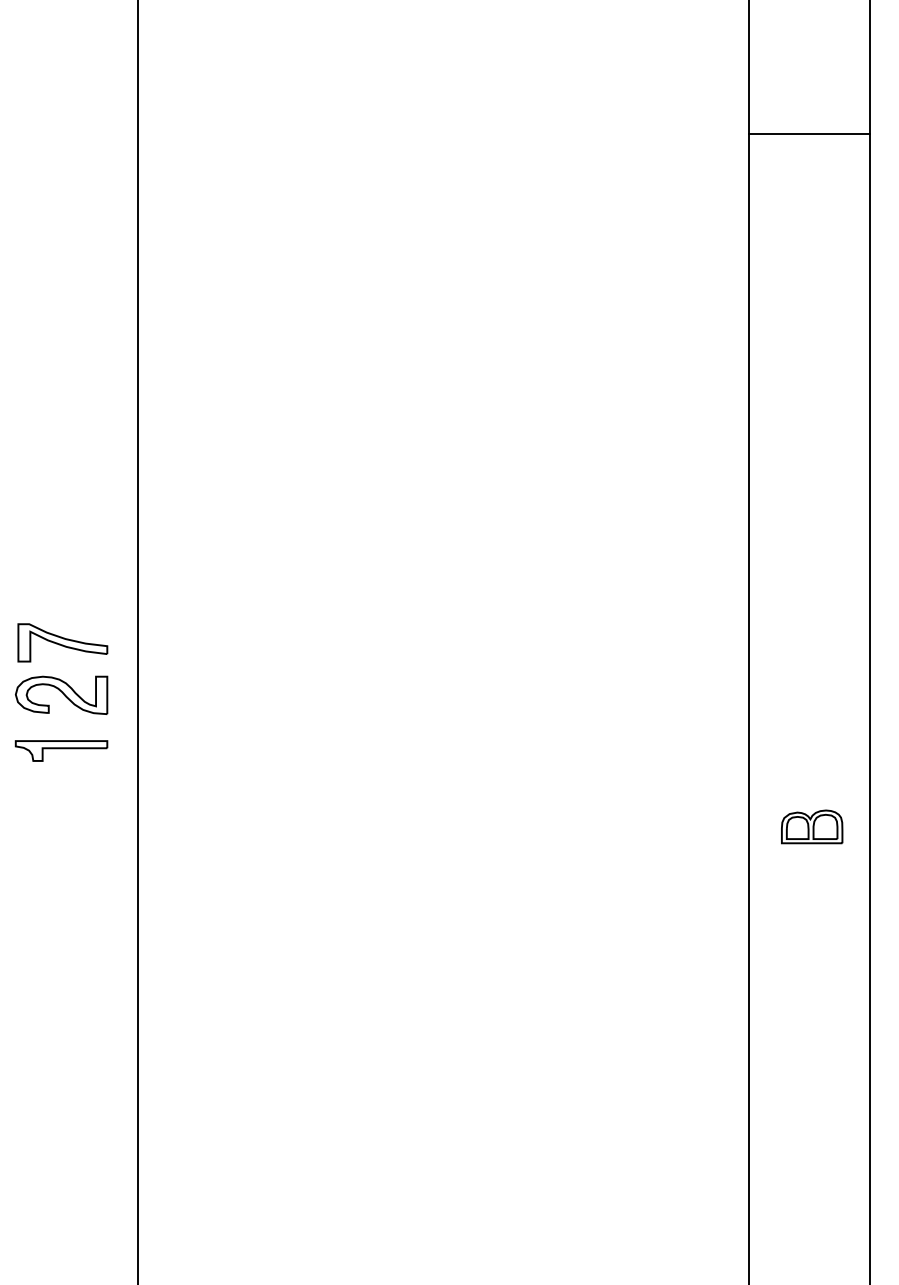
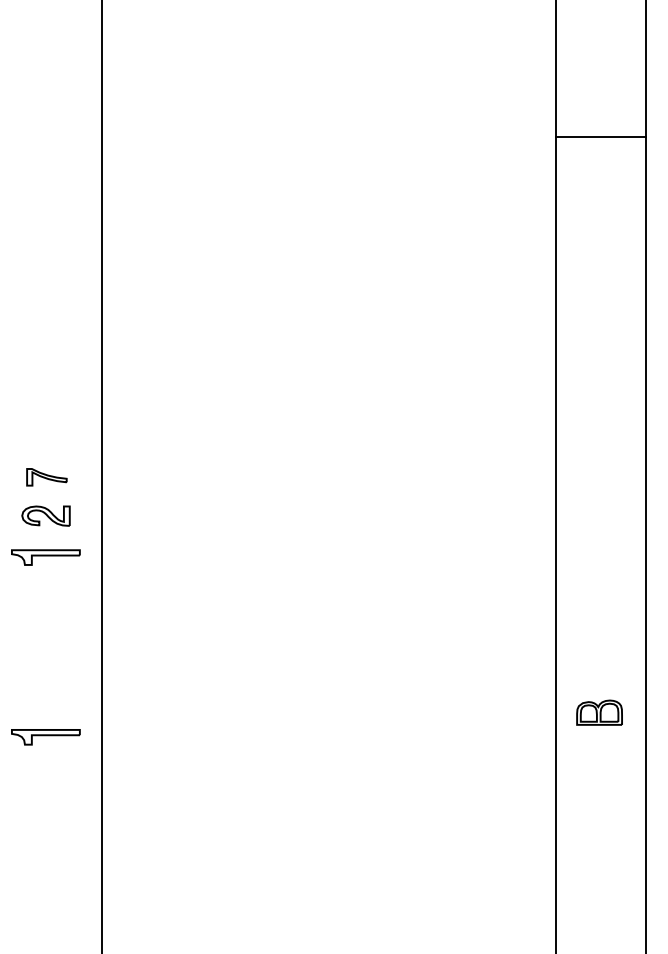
line: (808, 134) -> (600, 137), moved
part: (62, 642) -> (46, 477), size x0.6
part: (61, 694) -> (45, 515), size x0.7
part: (812, 826) -> (599, 712), moved
part: (61, 992) -> (45, 736), added

